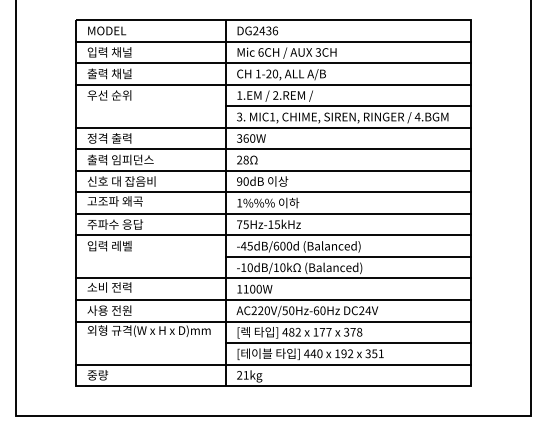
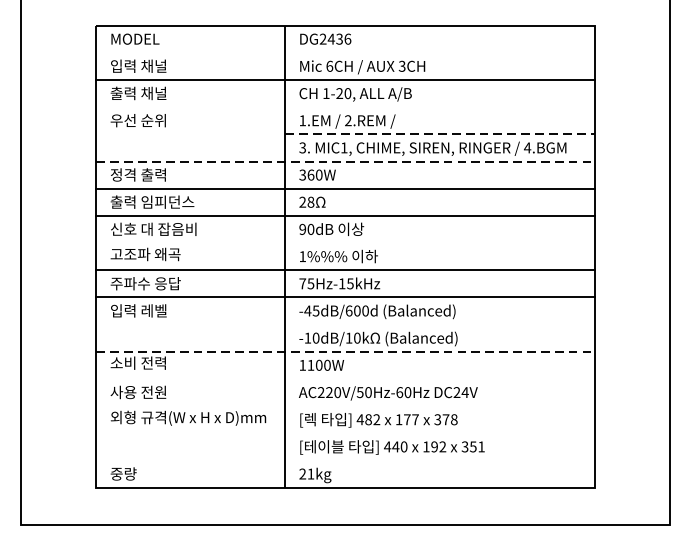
line: (273, 41) -> (345, 52), removed
line: (273, 84) -> (345, 106), removed
line: (348, 106) -> (440, 134), solid -> dashed
line: (273, 127) -> (345, 161), solid -> dashed
line: (273, 192) -> (345, 243), removed
line: (347, 256) -> (438, 324), removed
line: (273, 278) -> (345, 351), solid -> dashed
line: (273, 300) -> (345, 379), removed
line: (273, 321) -> (345, 406), removed
line: (347, 343) -> (438, 433), removed
line: (273, 364) -> (345, 460), removed

